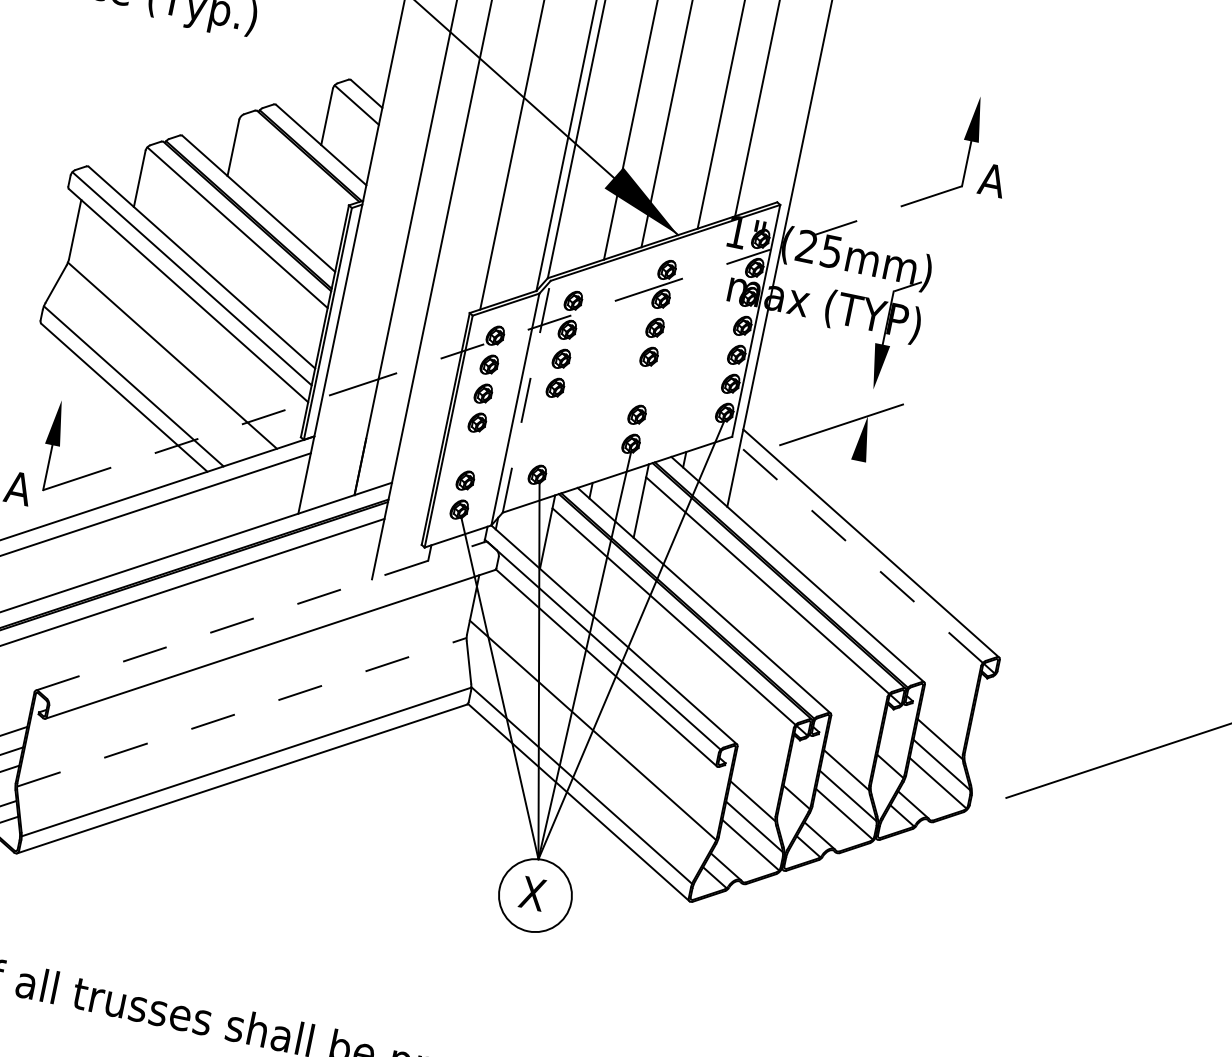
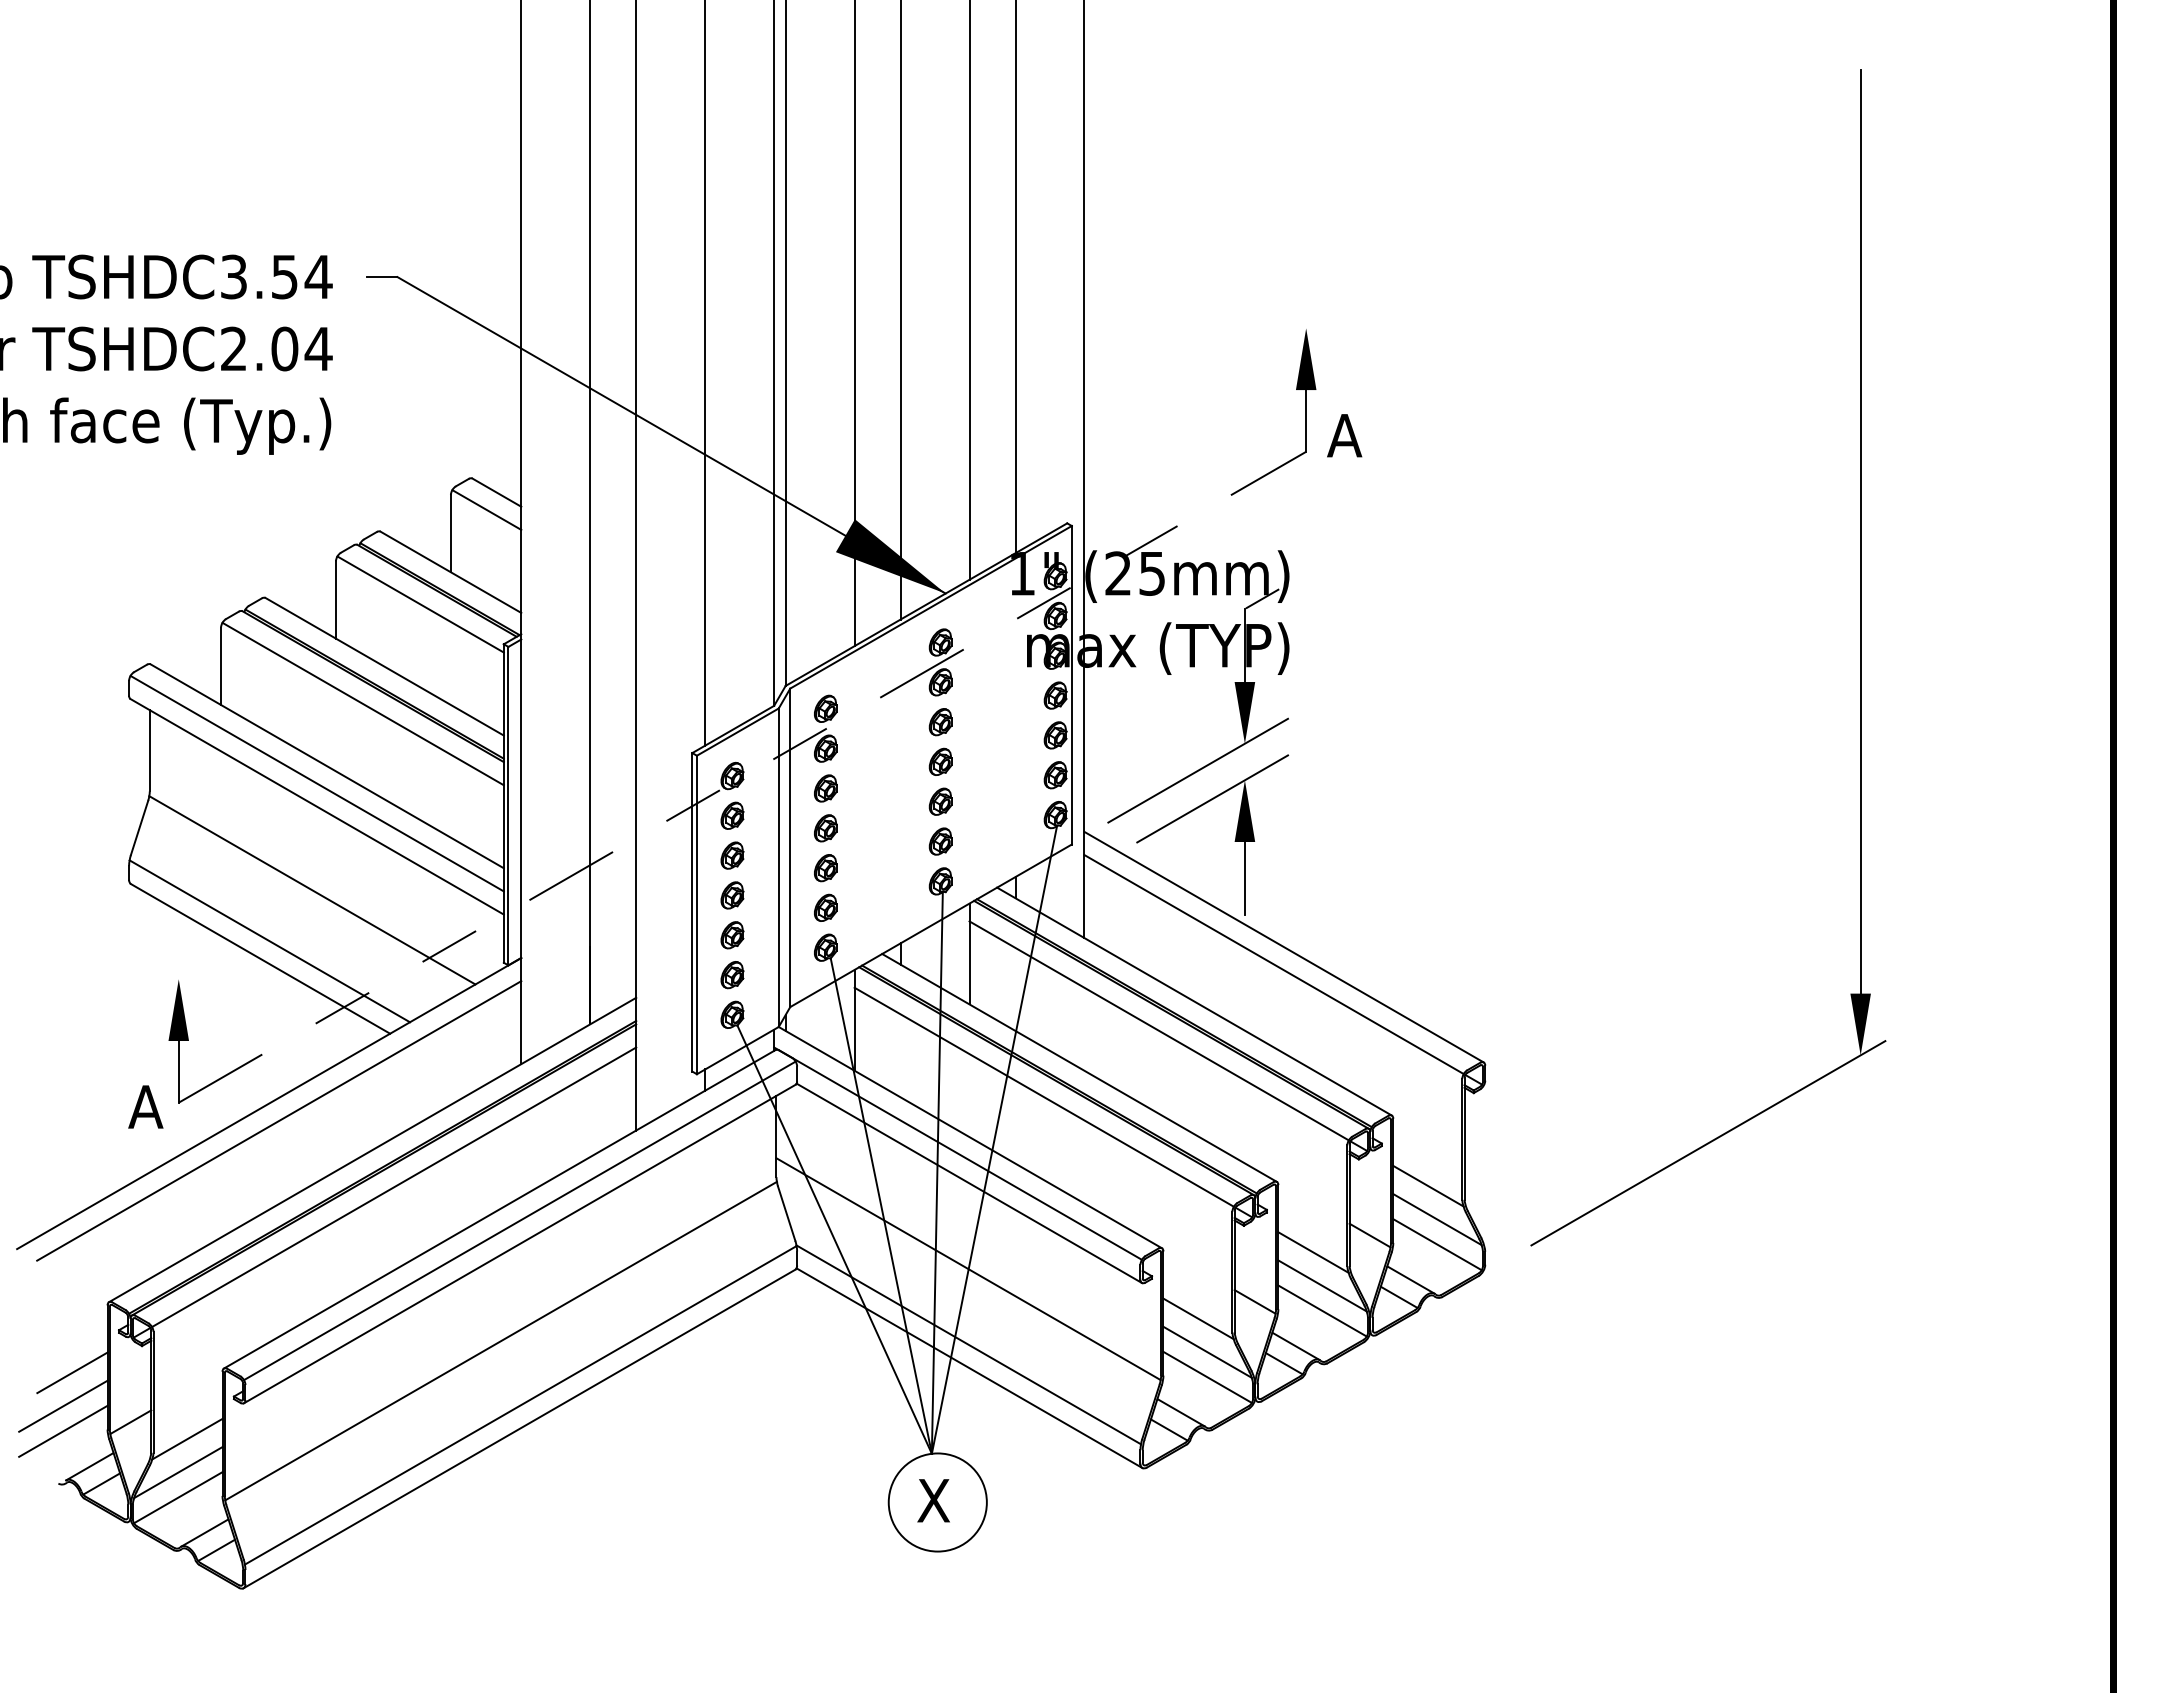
line: (294, 163) -> (420, 604), added
part: (643, 385) -> (940, 801), added
line: (526, 396) -> (790, 847), dashed -> solid
line: (835, 402) -> (1198, 770), added
part: (549, 417) -> (825, 868), added
part: (543, 445) -> (825, 907), added
part: (471, 451) -> (732, 935), added
line: (852, 487) -> (1244, 878), added
line: (861, 554) -> (1274, 964), dashed -> solid
line: (260, 616) -> (499, 1209), dashed -> solid
line: (273, 627) -> (519, 1220), added
line: (242, 712) -> (501, 1341), dashed -> solid

